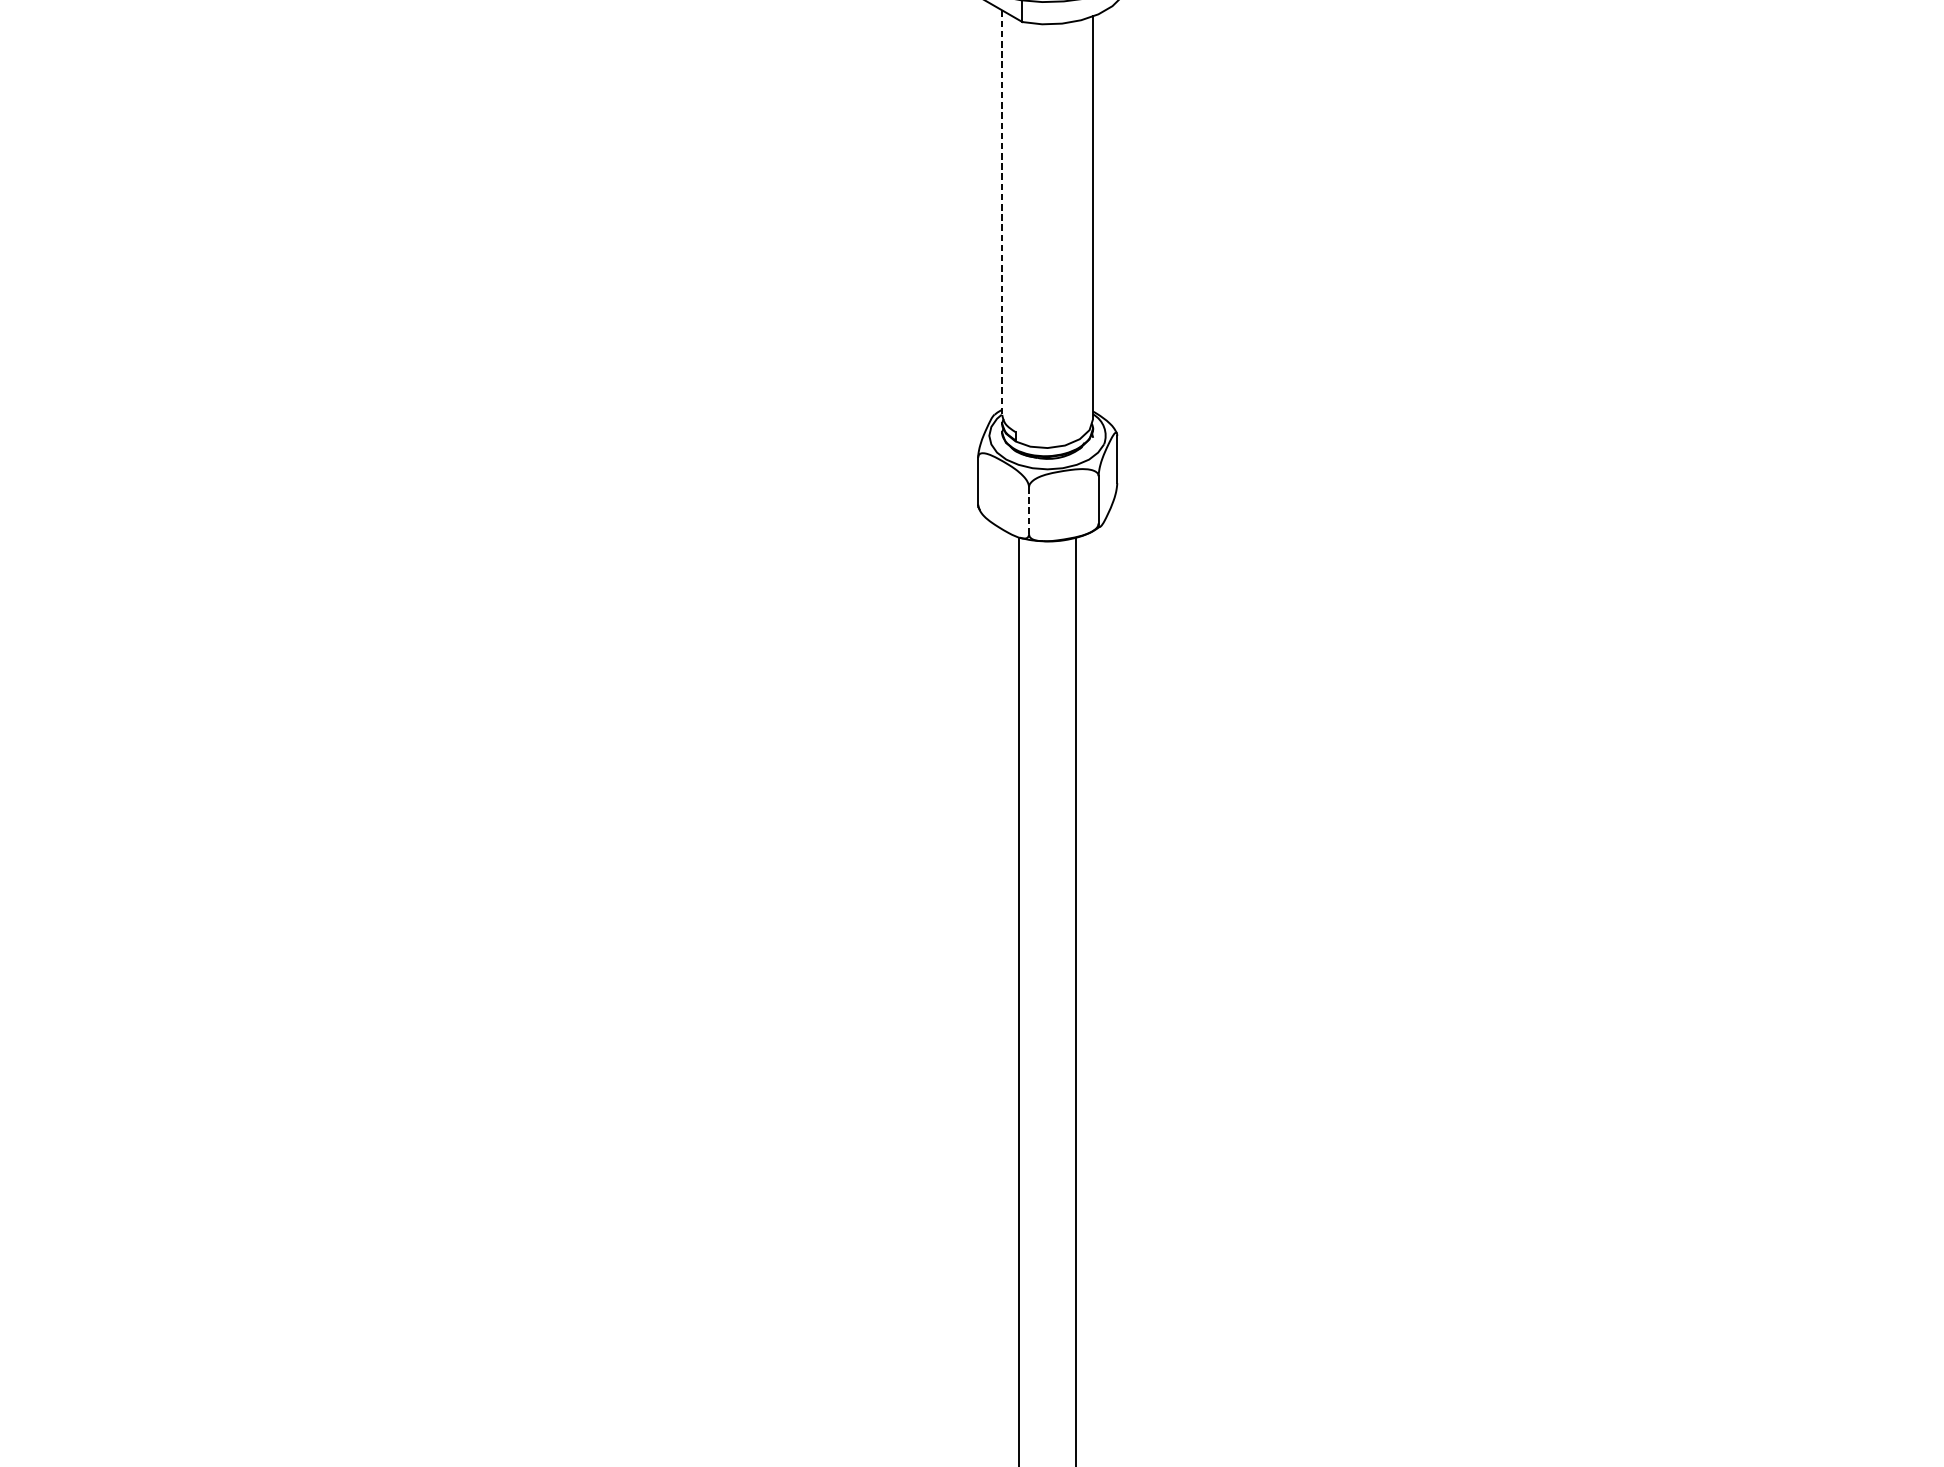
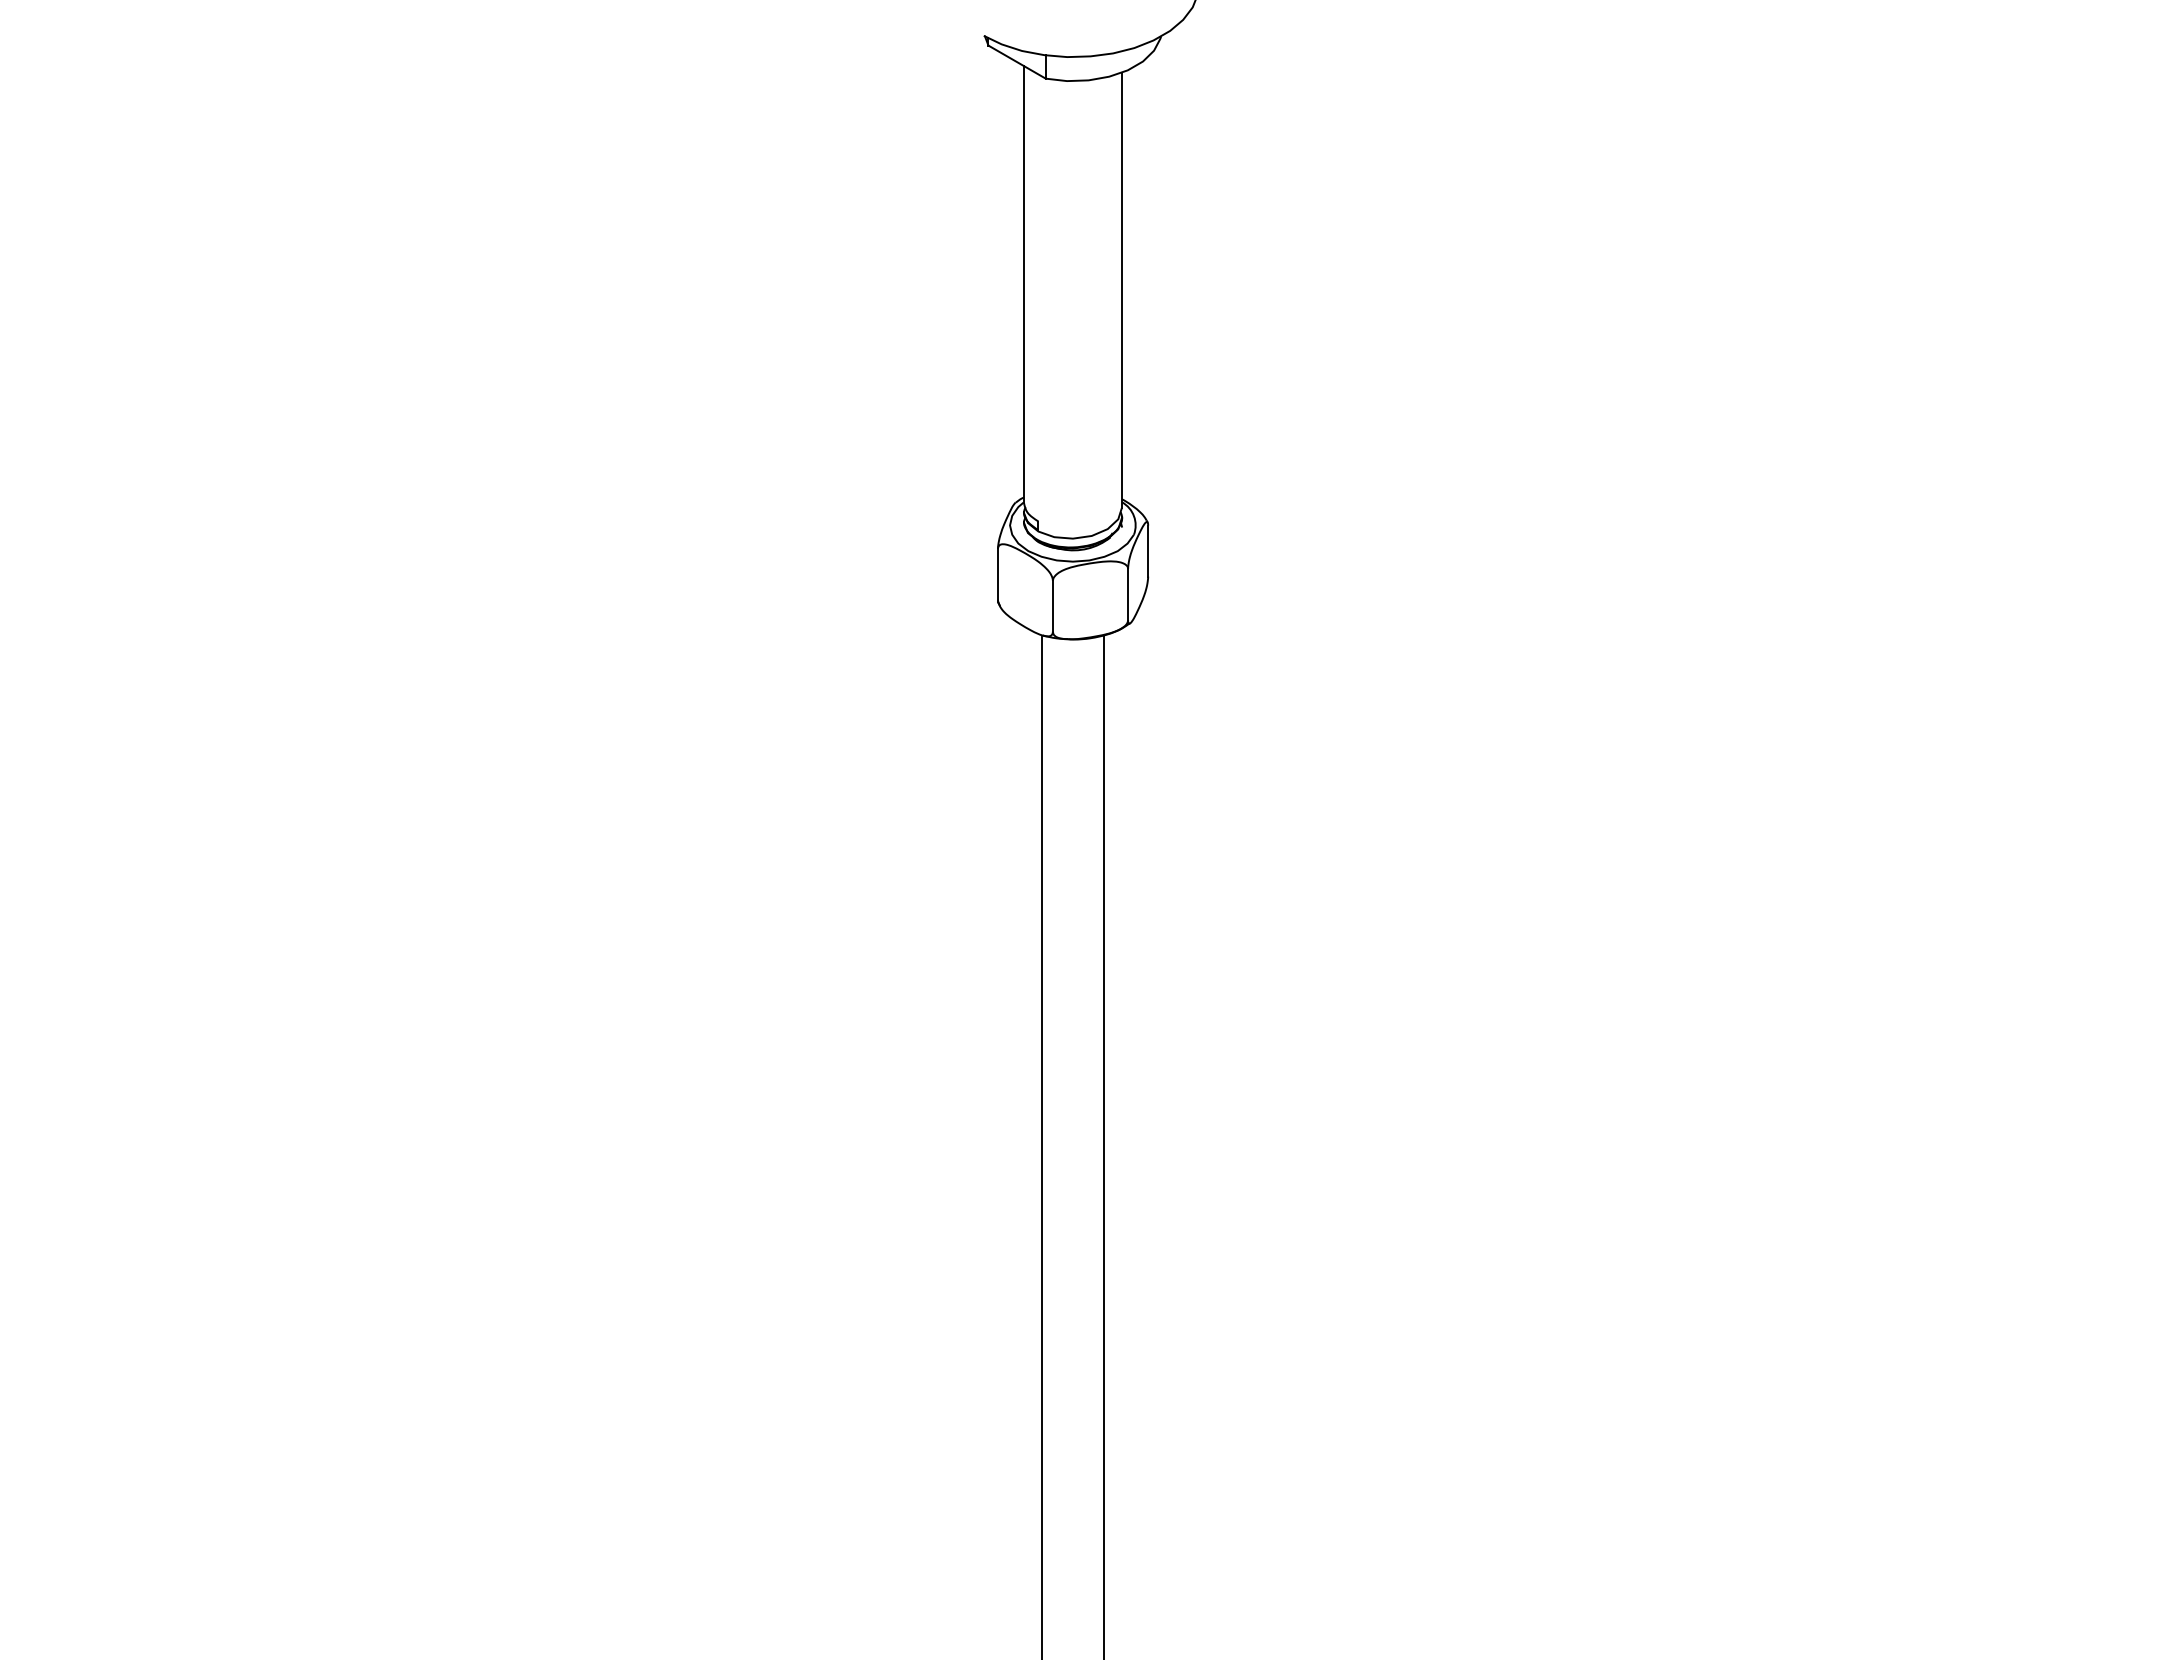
line: (1001, 213) -> (1023, 285), dashed -> solid
line: (1028, 510) -> (1052, 606), dashed -> solid

